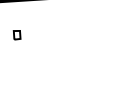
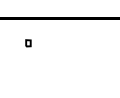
part: (17, 35) -> (28, 43), moved

